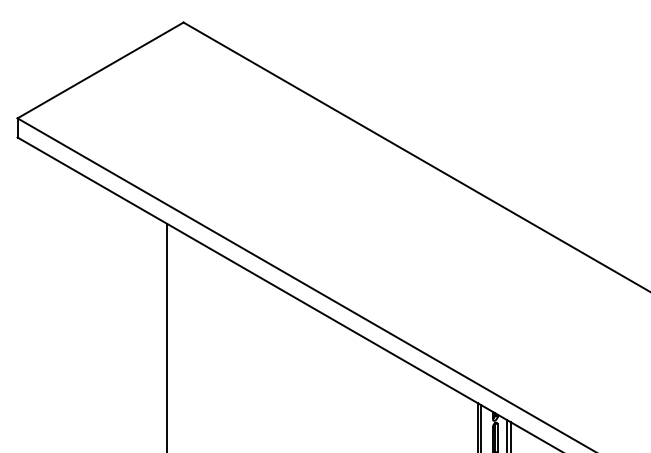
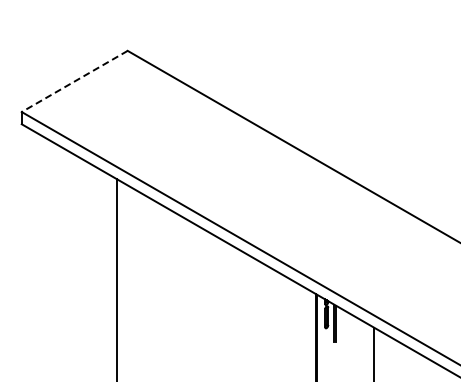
line: (100, 70) -> (74, 81), solid -> dashed

